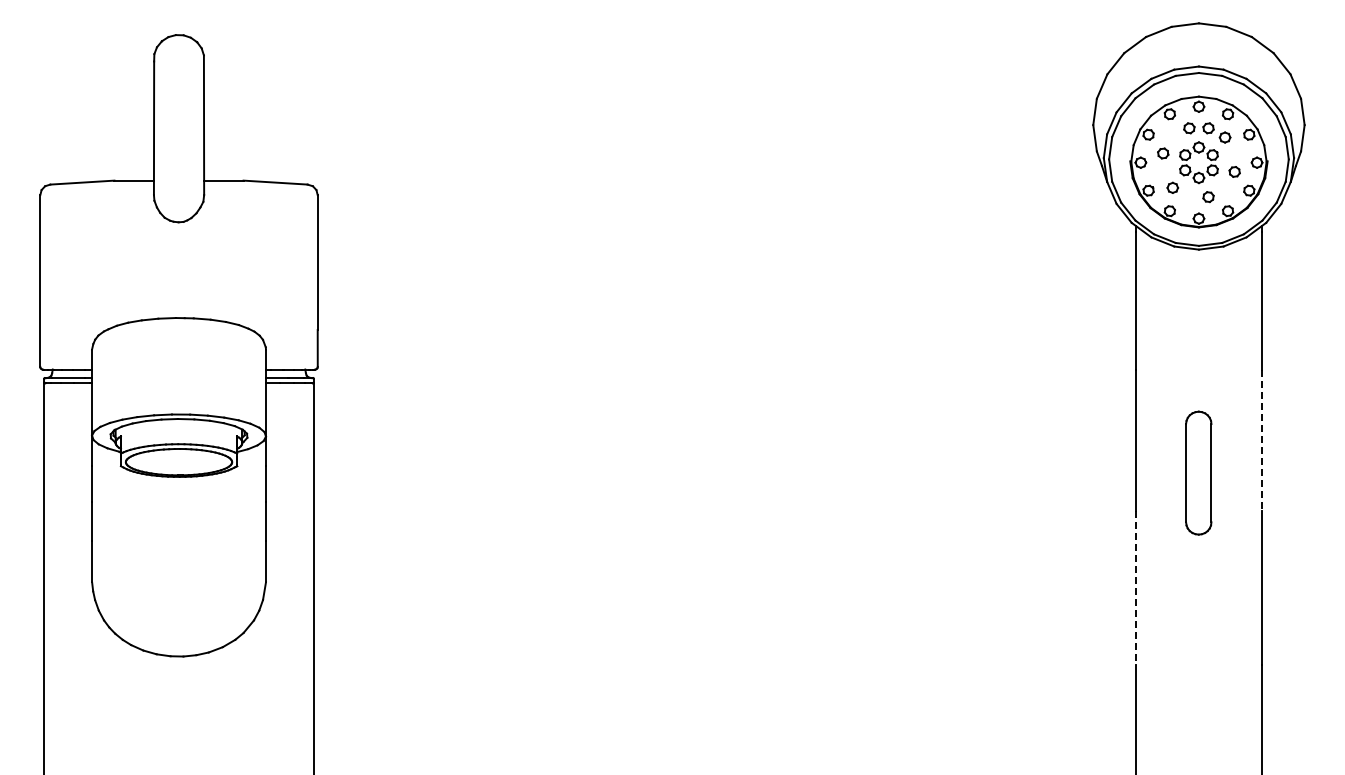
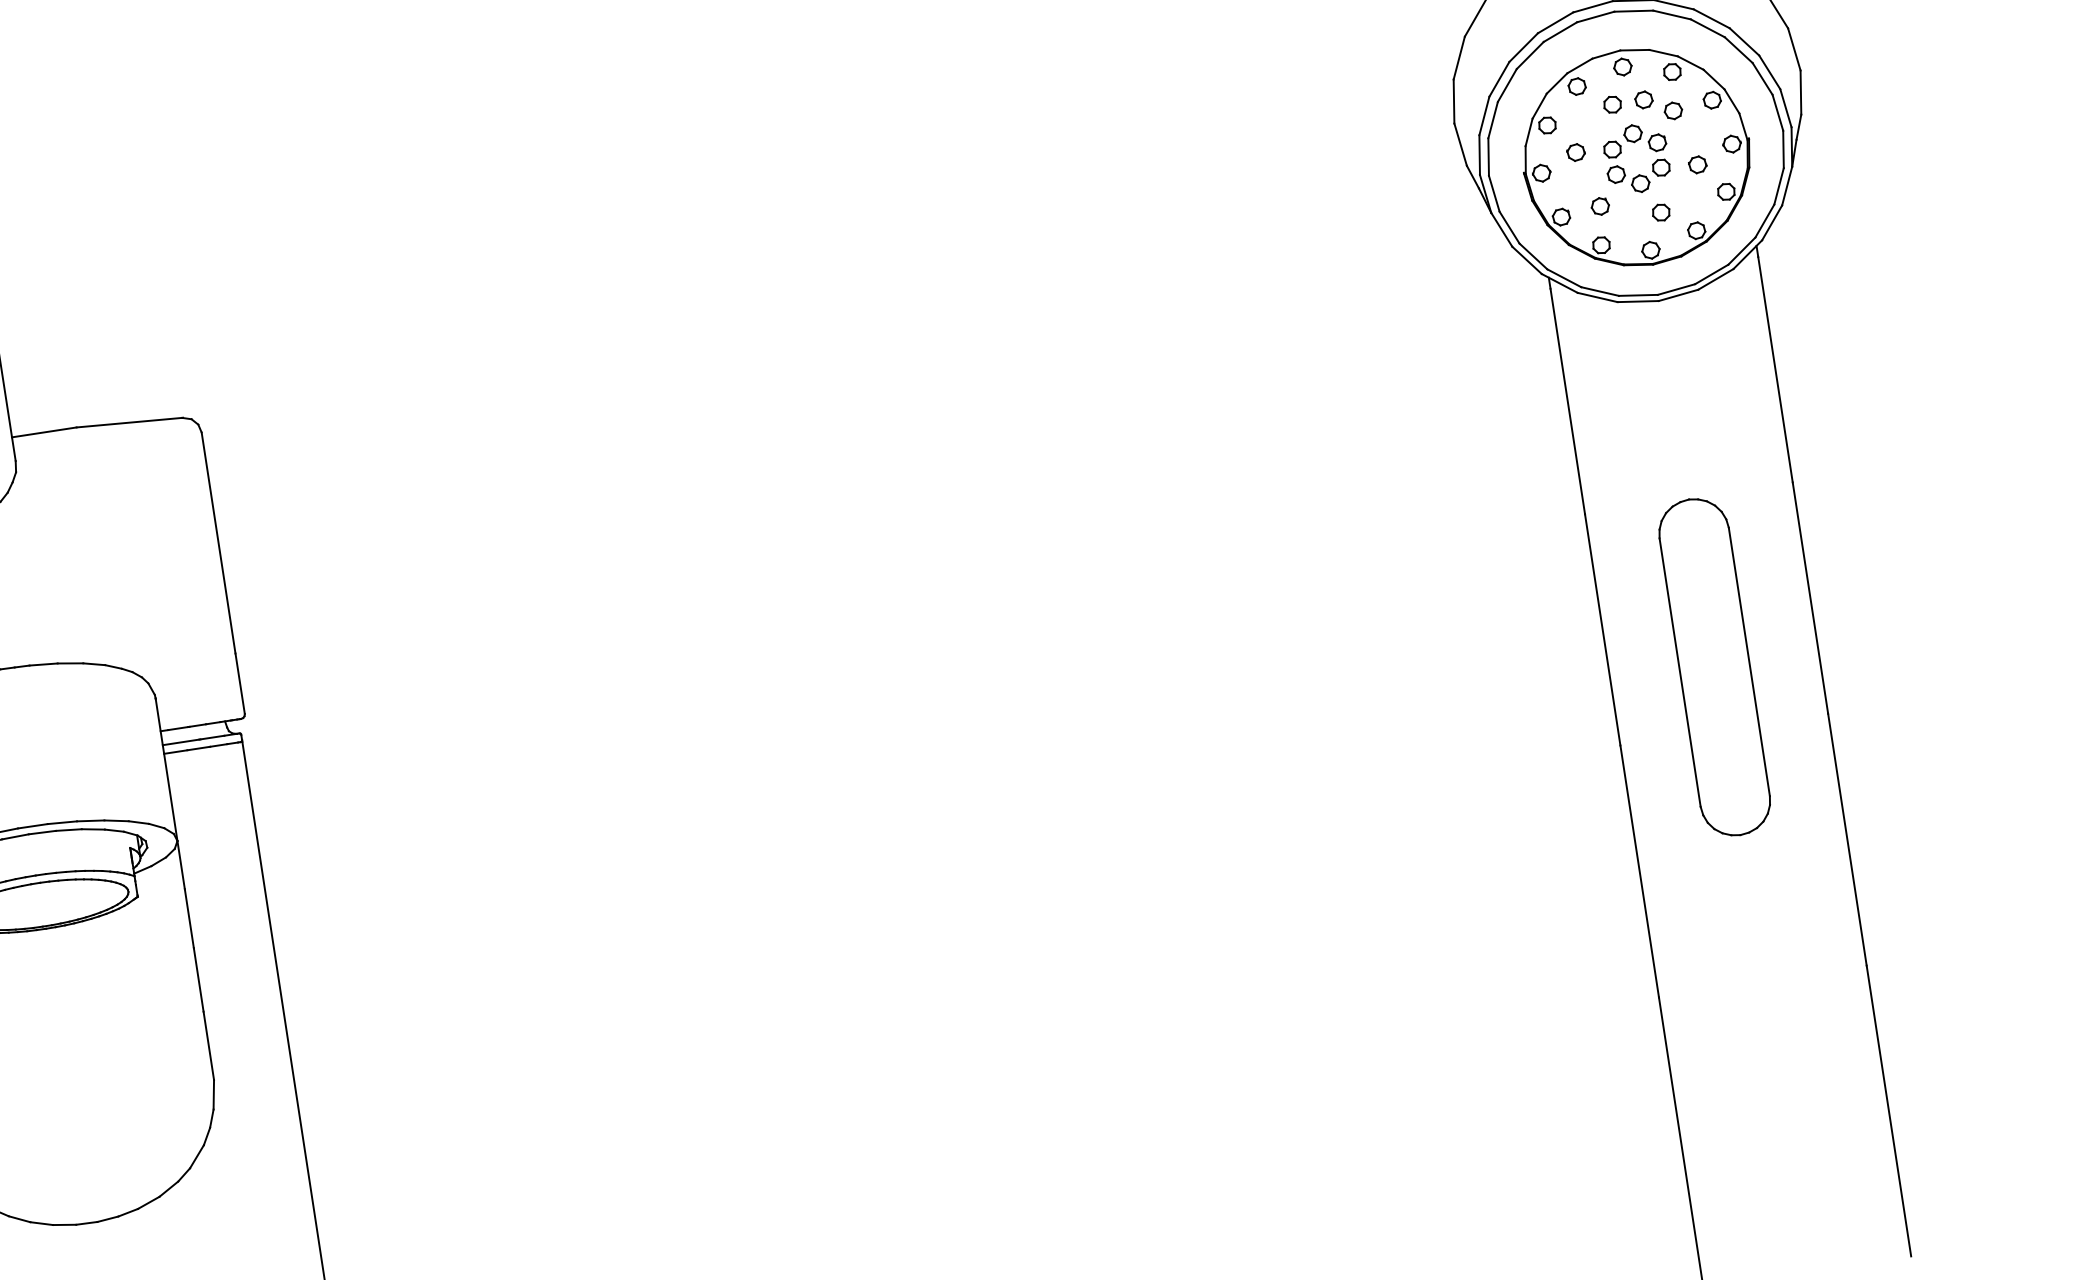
line: (1262, 440) -> (1810, 597), dashed -> solid
part: (1198, 472) -> (1713, 666), size x1.67
line: (1135, 588) -> (1639, 871), dashed -> solid

